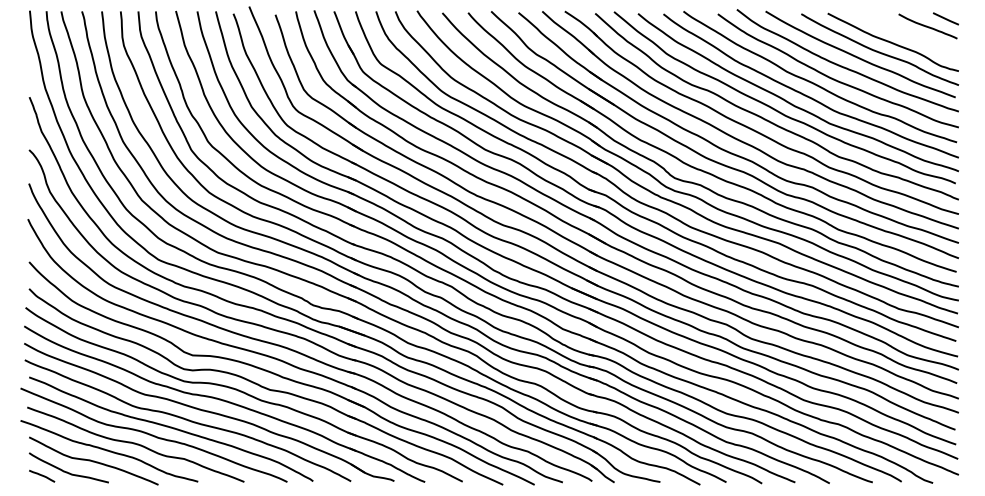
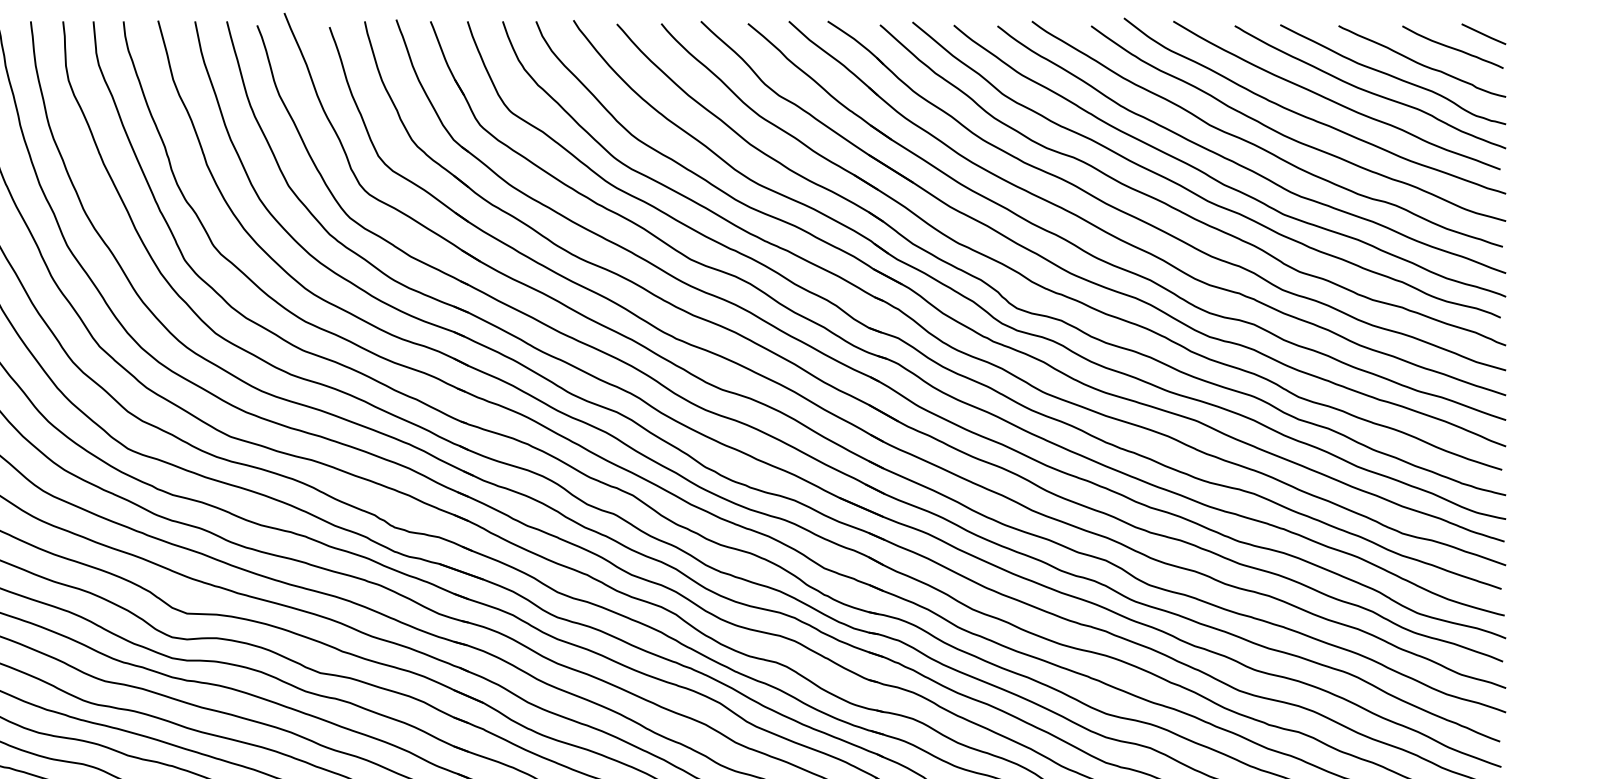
curve: (909, 35) -> (1421, 62), added

